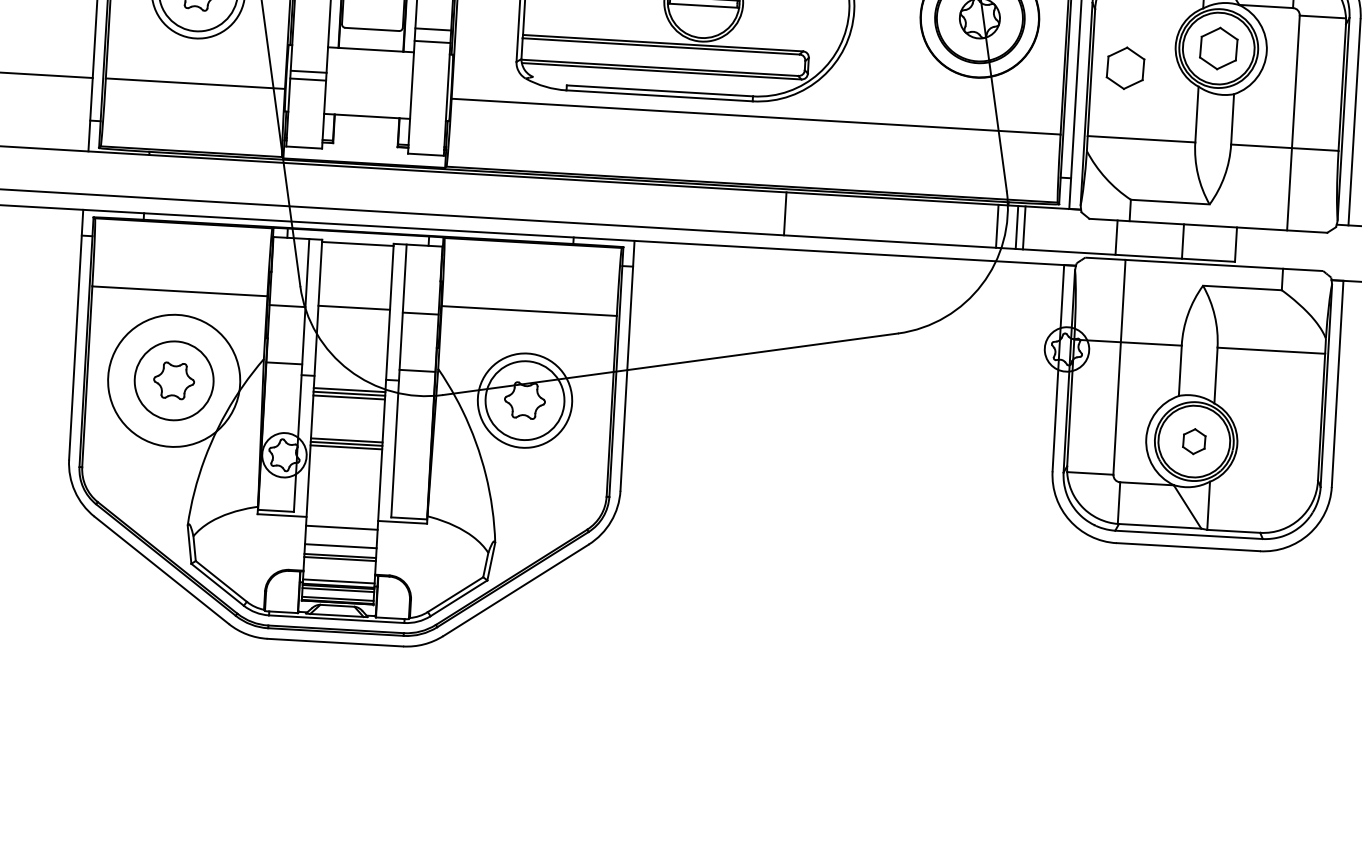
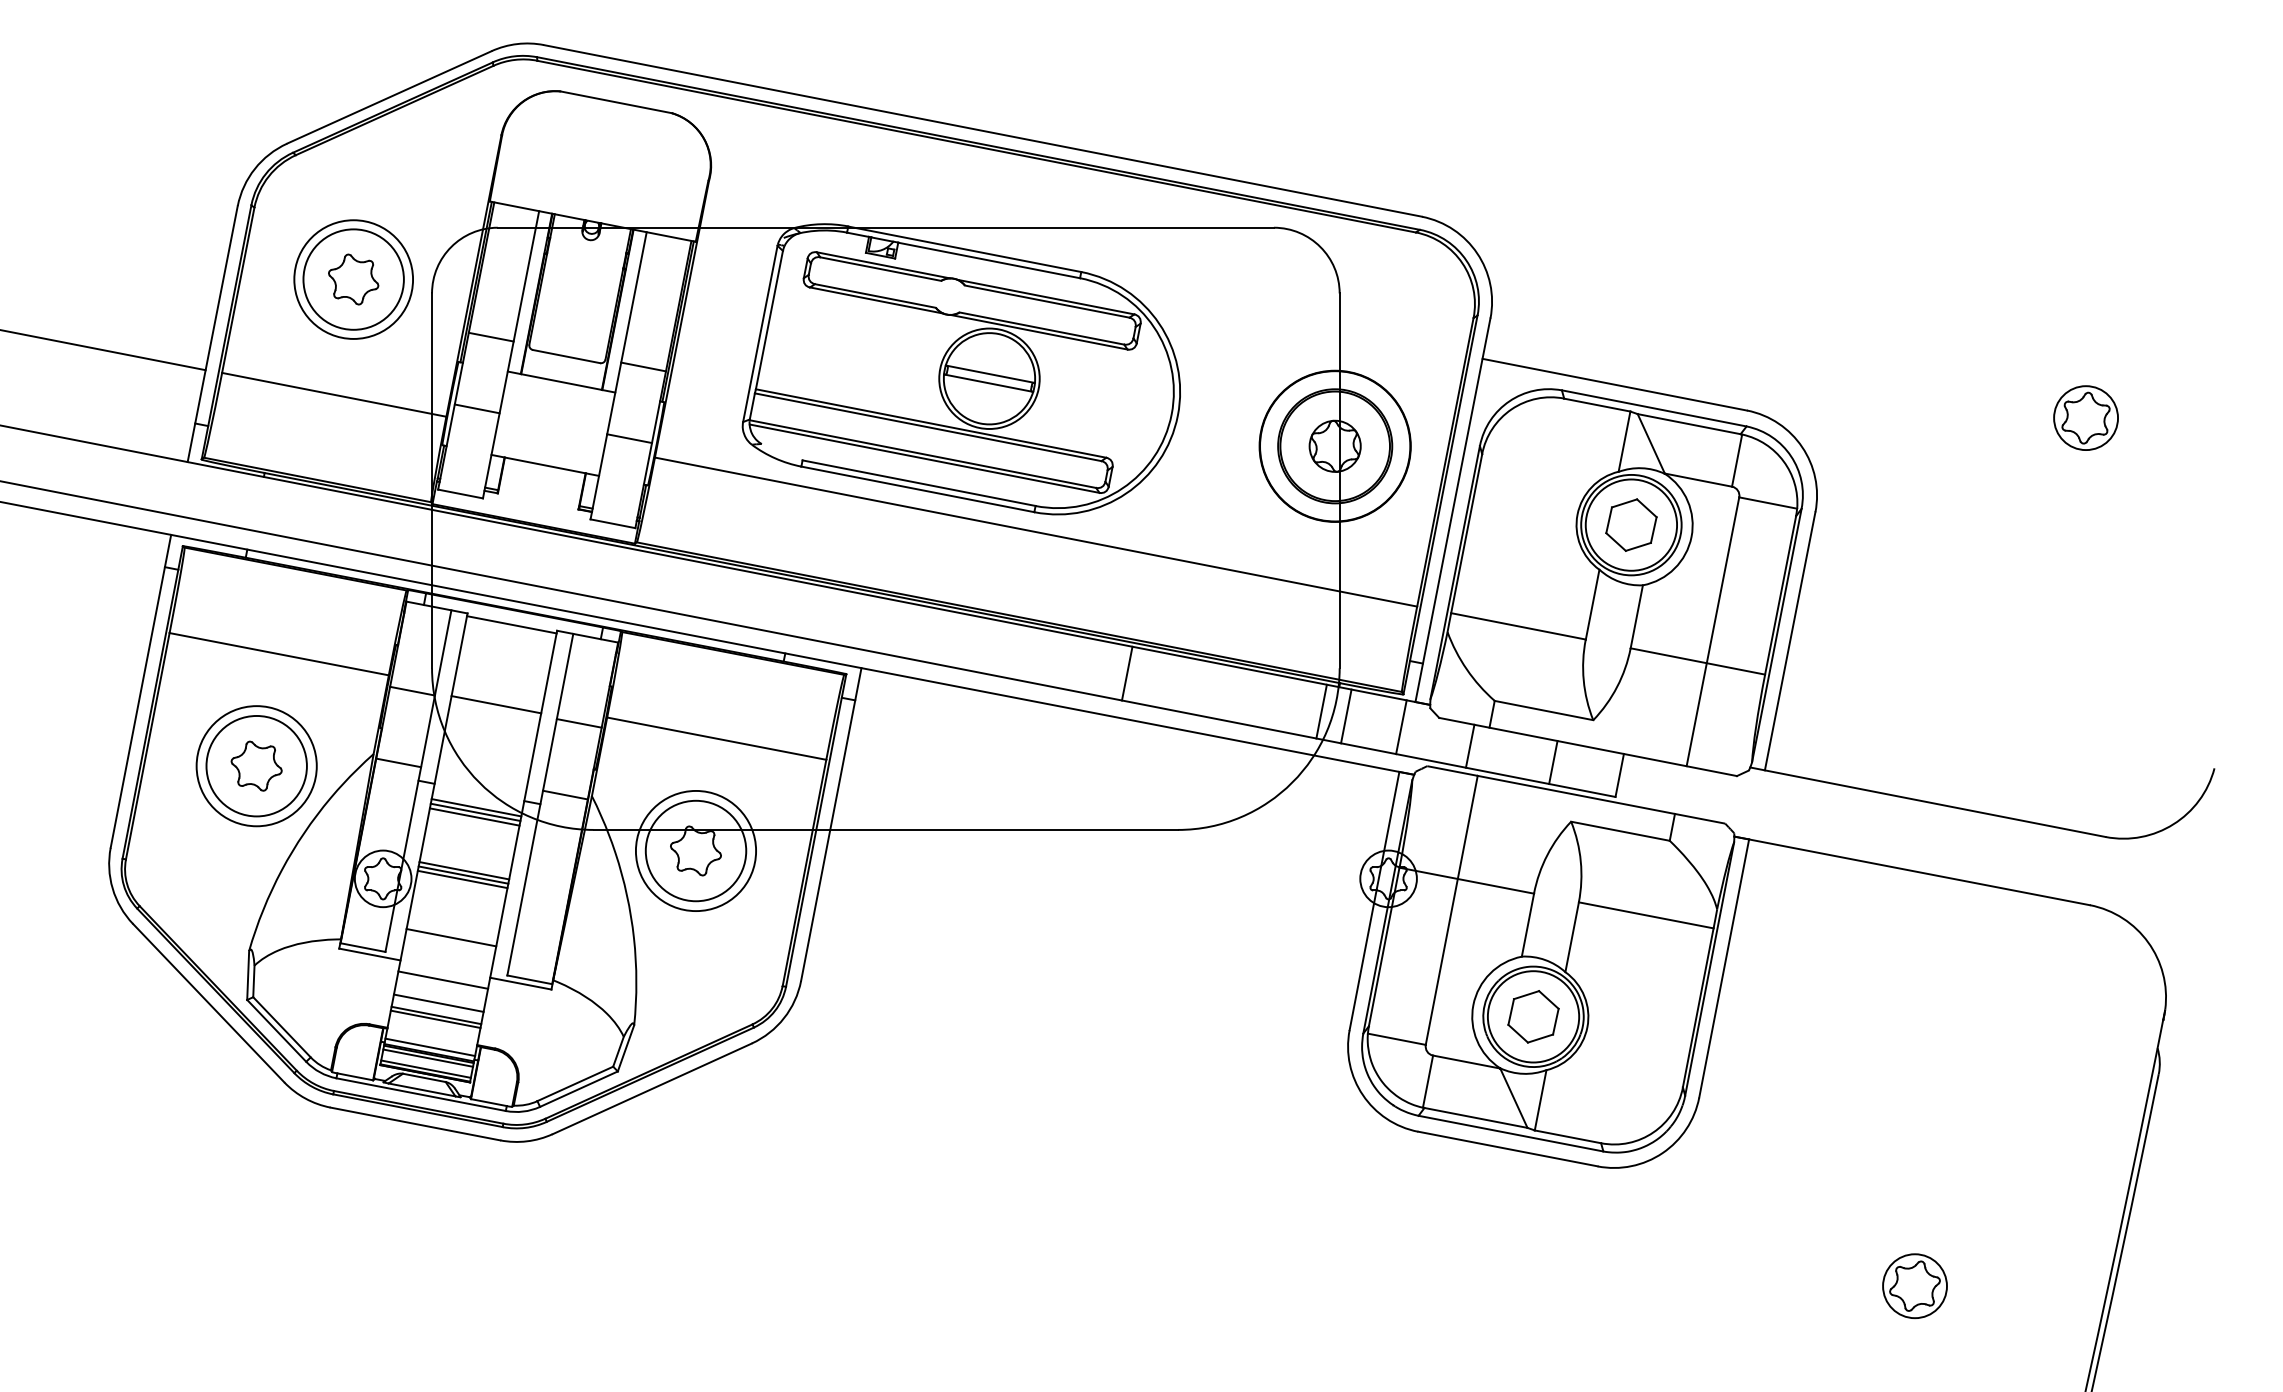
line: (432, 41) -> (629, 438), moved
part: (1125, 67) -> (1510, 533), removed
line: (308, 71) -> (490, 336), moved
line: (784, 213) -> (1126, 673), moved
line: (1024, 228) -> (1401, 727), moved
circle: (174, 381) -> (256, 766), size x0.71
part: (1194, 441) -> (1533, 1016), size x1.67
line: (343, 493) -> (451, 937), added

